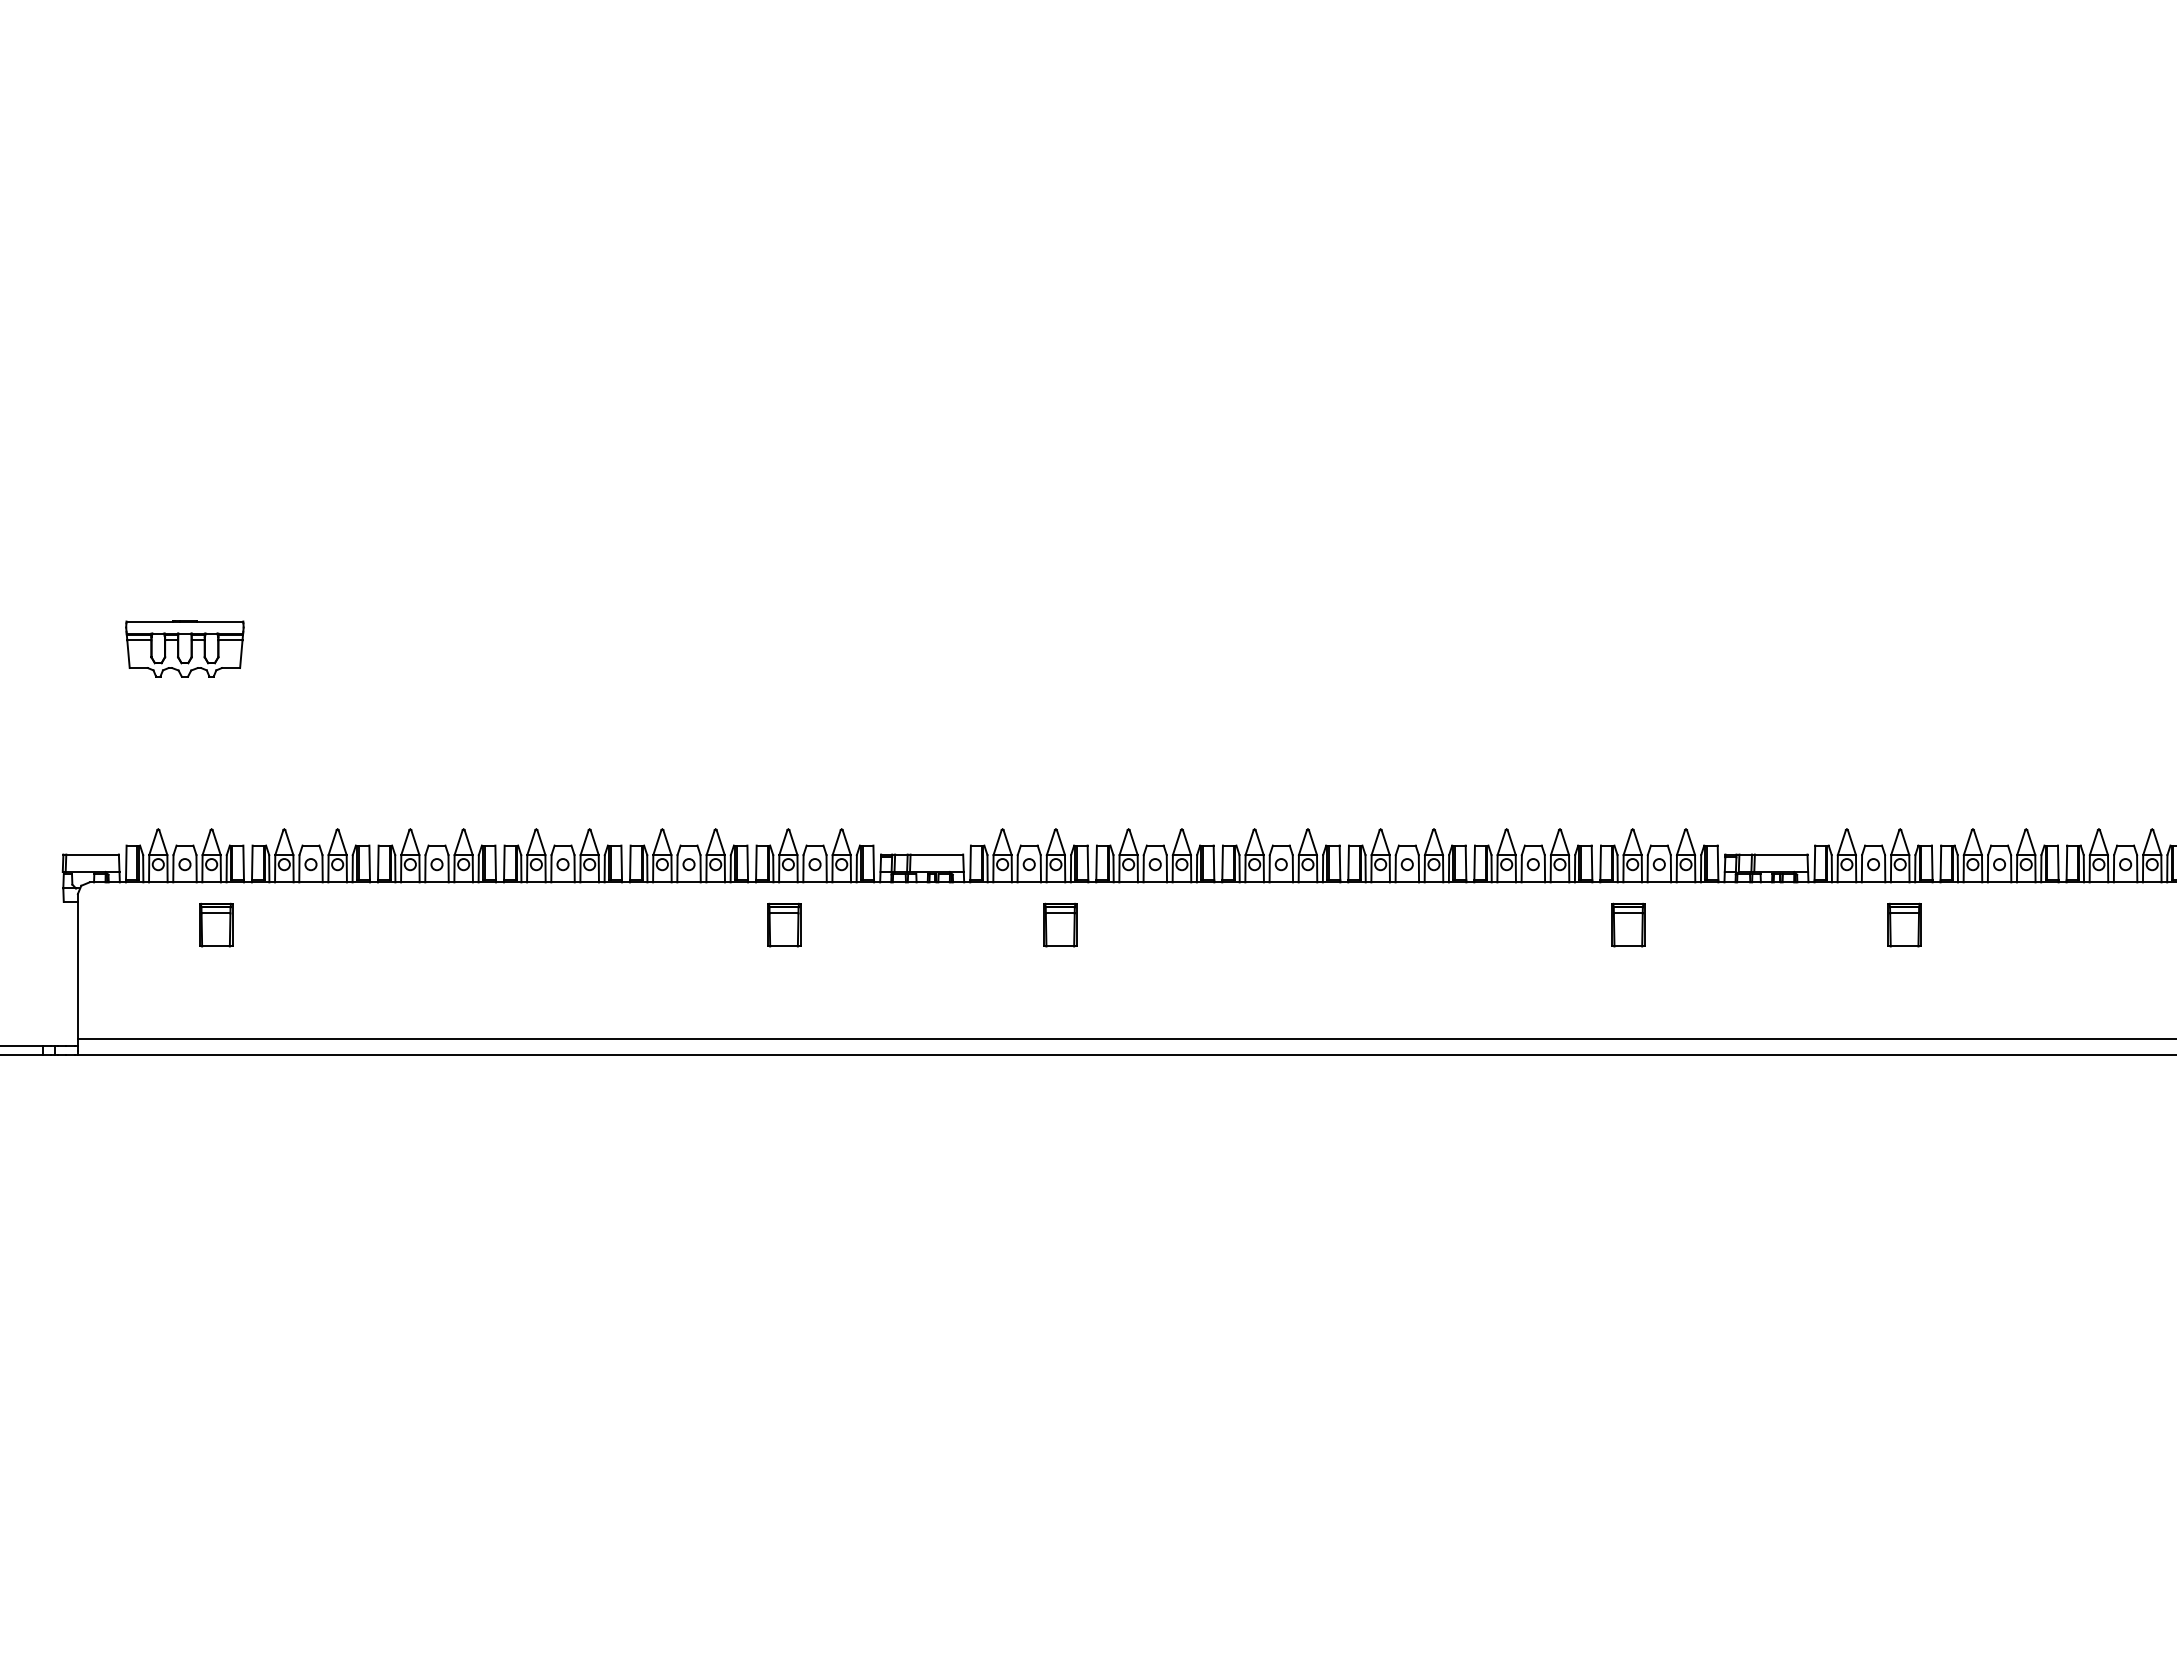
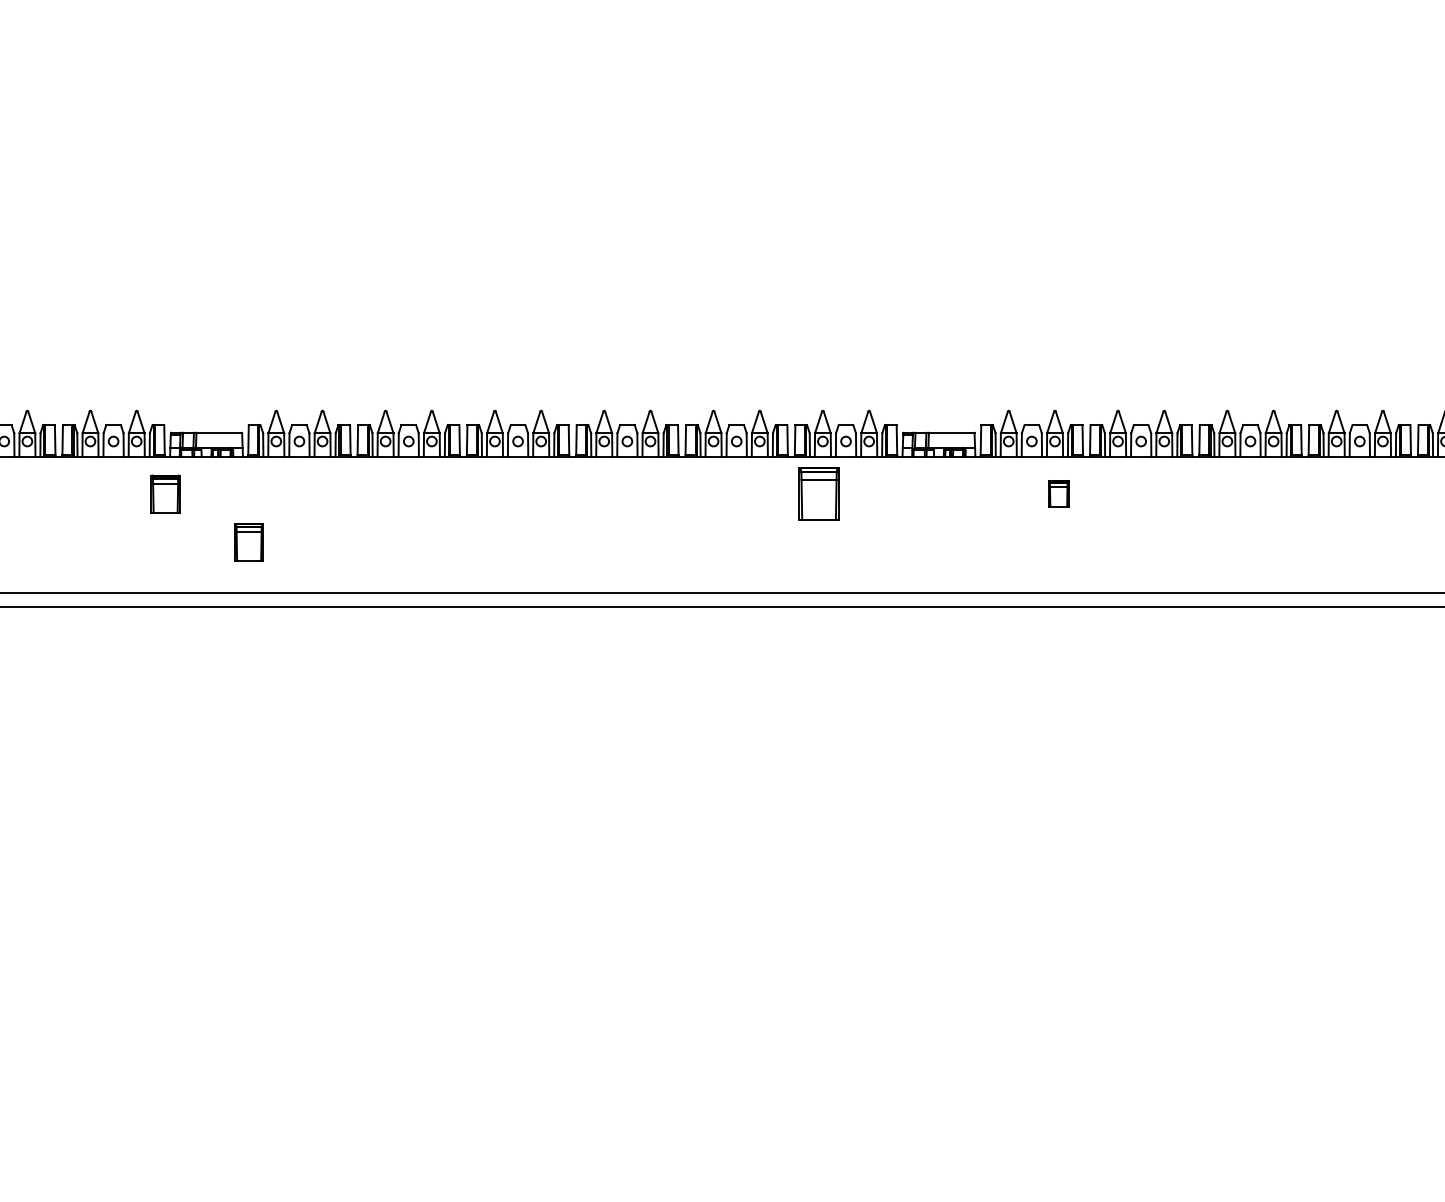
part: (784, 924) -> (166, 493), moved
part: (1060, 924) -> (249, 542), moved
part: (1628, 924) -> (819, 493), size x1.4
part: (1904, 924) -> (1058, 493), size x0.7

